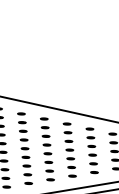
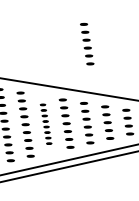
part: (97, 65) -> (87, 44), added
part: (46, 149) -> (45, 124), size x0.7

